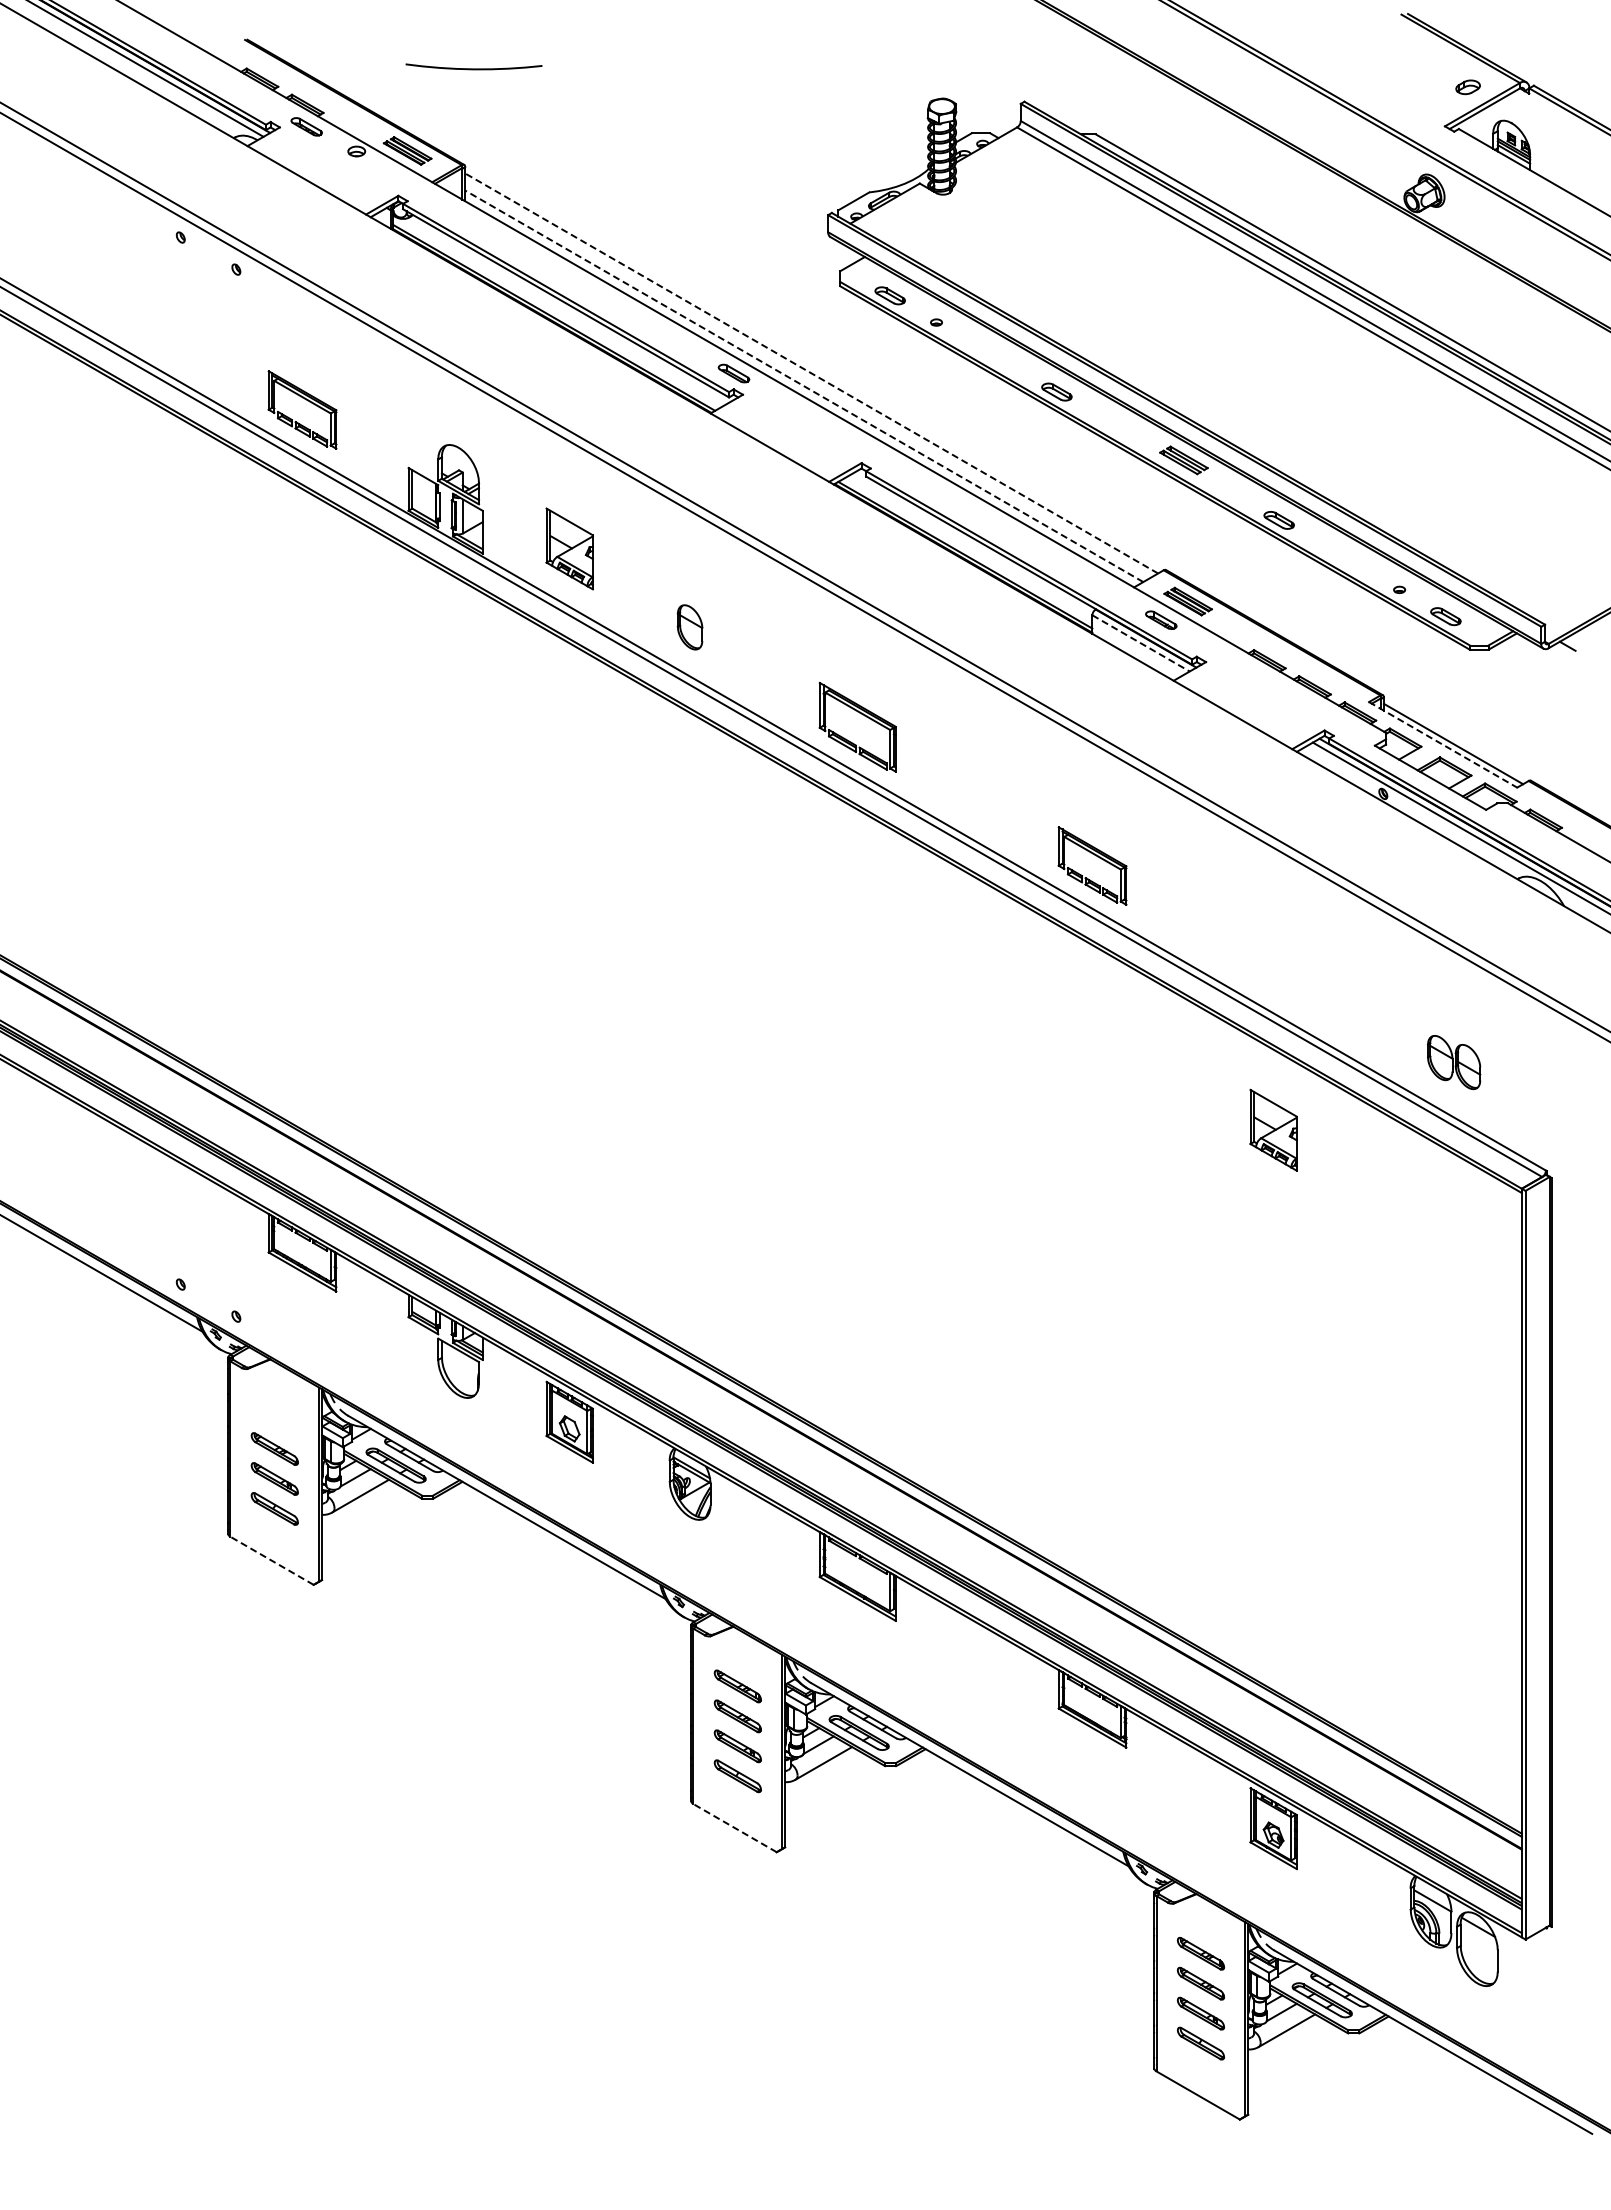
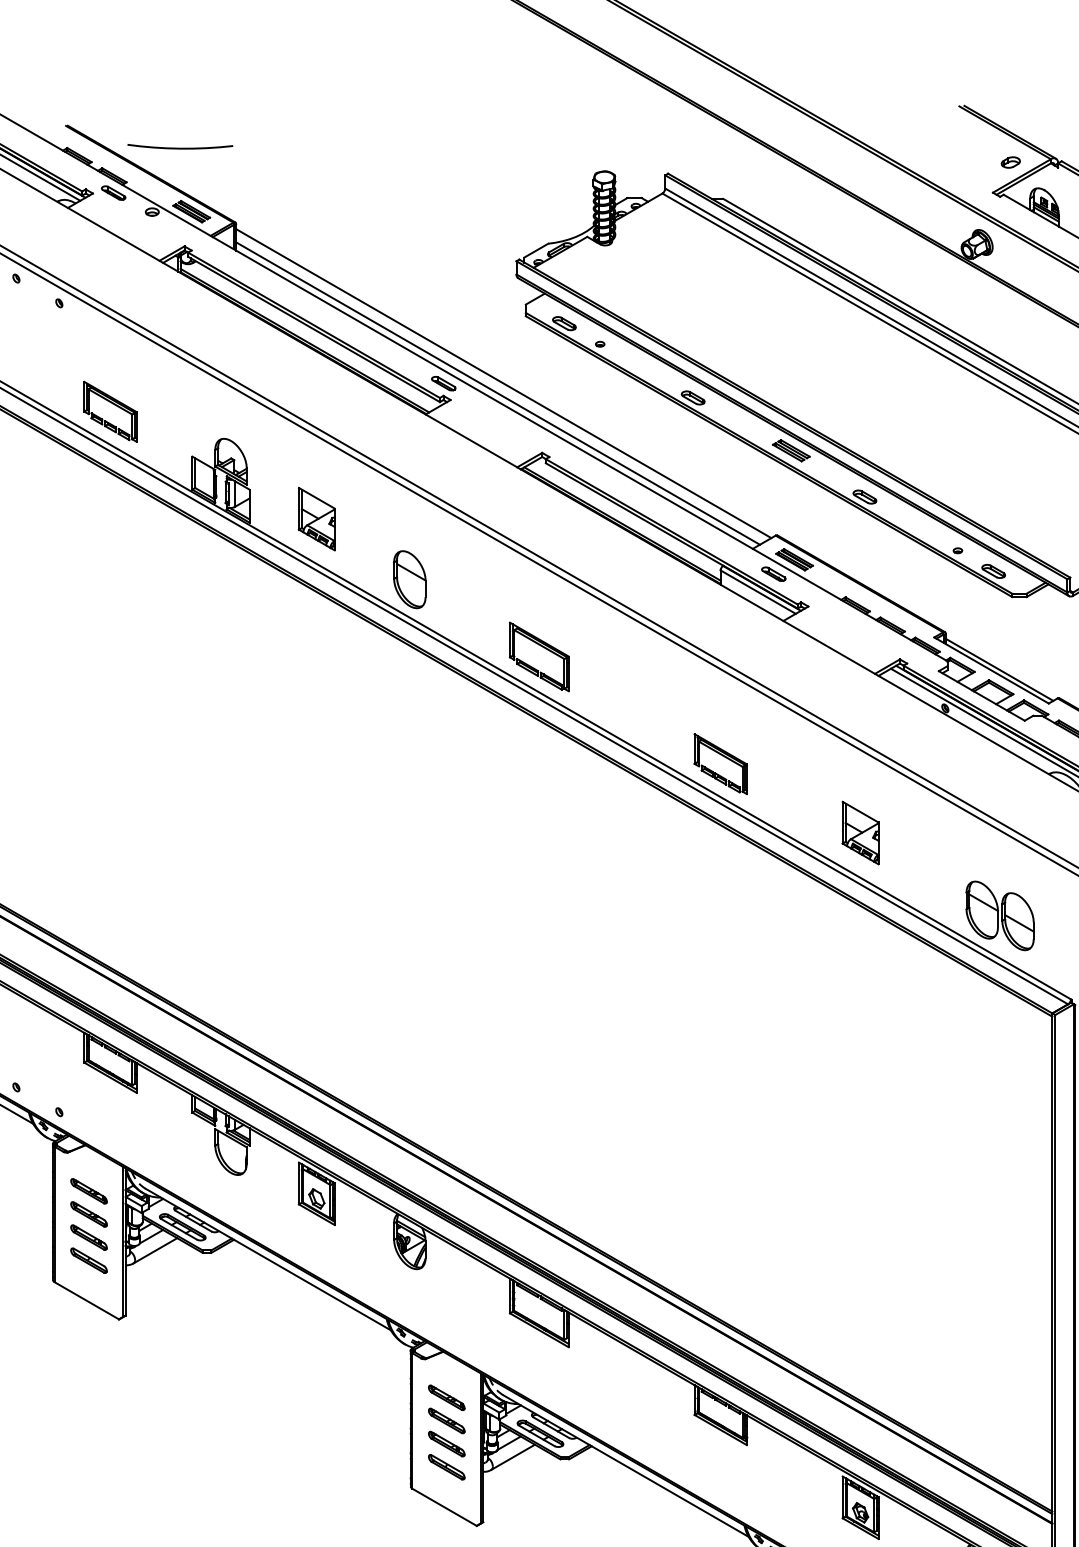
curve: (473, 68) -> (179, 148), moved
line: (811, 373) -> (503, 383), dashed -> solid
line: (804, 386) -> (498, 393), dashed -> solid
part: (689, 627) -> (409, 579), size x1.67
line: (1141, 643) -> (758, 592), dashed -> solid
line: (1443, 744) -> (991, 670), dashed -> solid
part: (1453, 1062) -> (999, 915), size x1.67
part: (1273, 1129) -> (860, 832), moved
part: (274, 1418) -> (88, 1190), added
line: (271, 1560) -> (86, 1300), dashed -> solid
line: (734, 1827) -> (444, 1506), dashed -> solid

